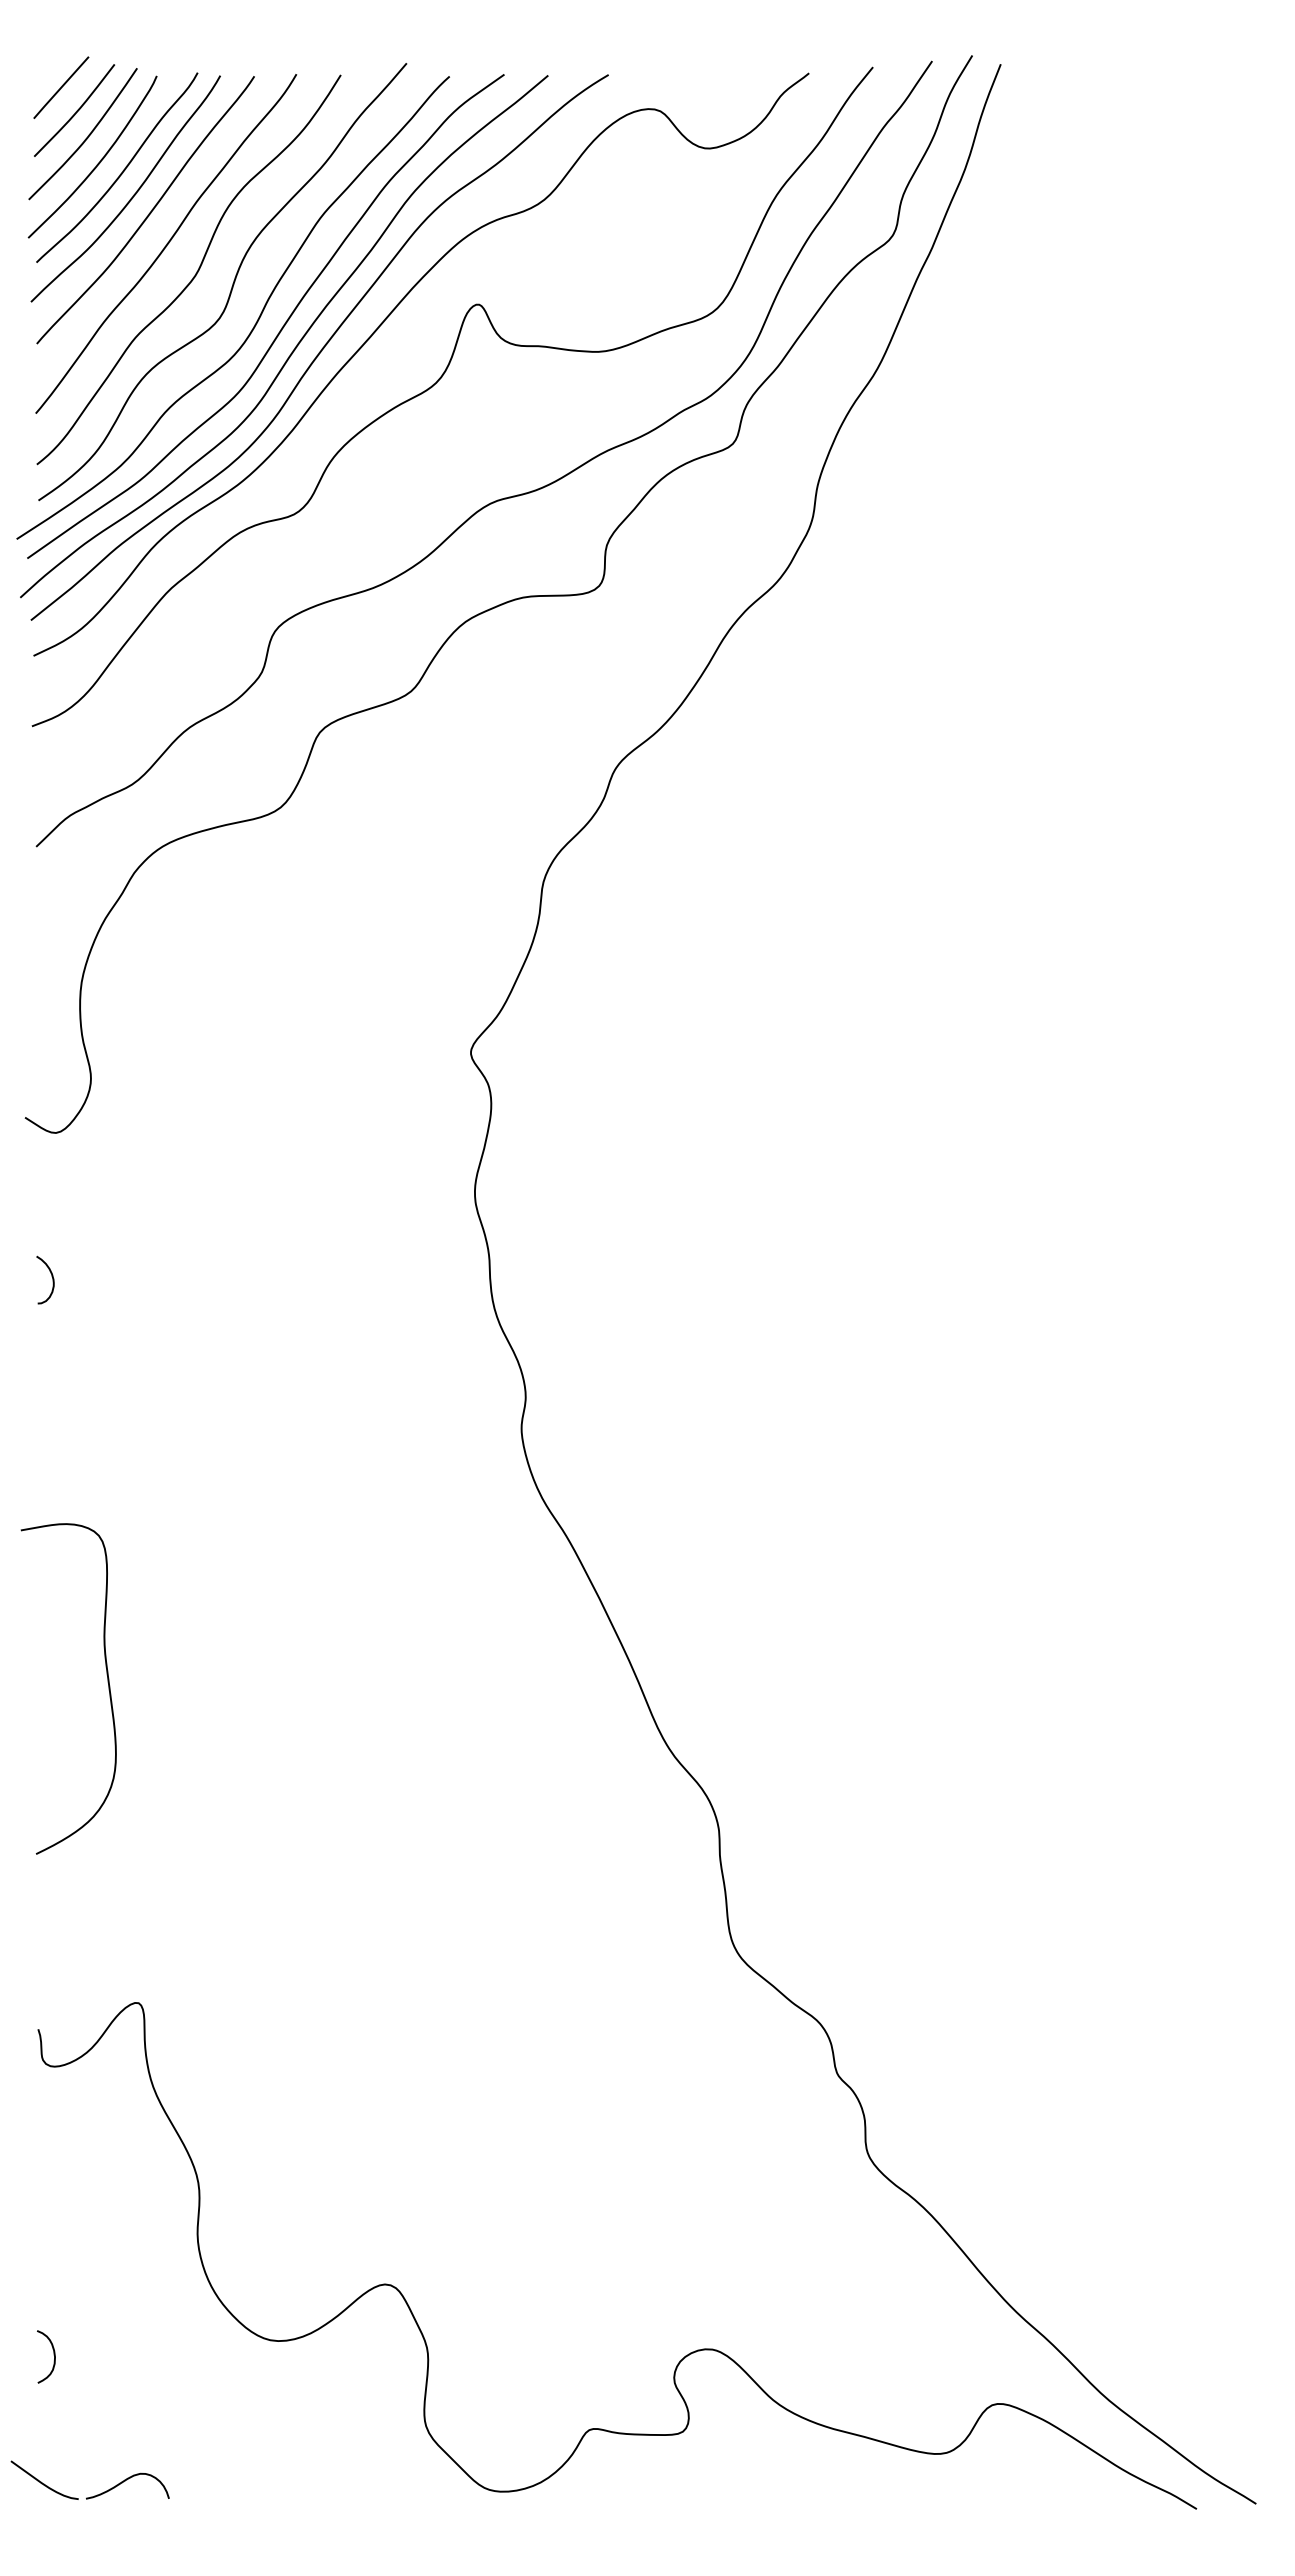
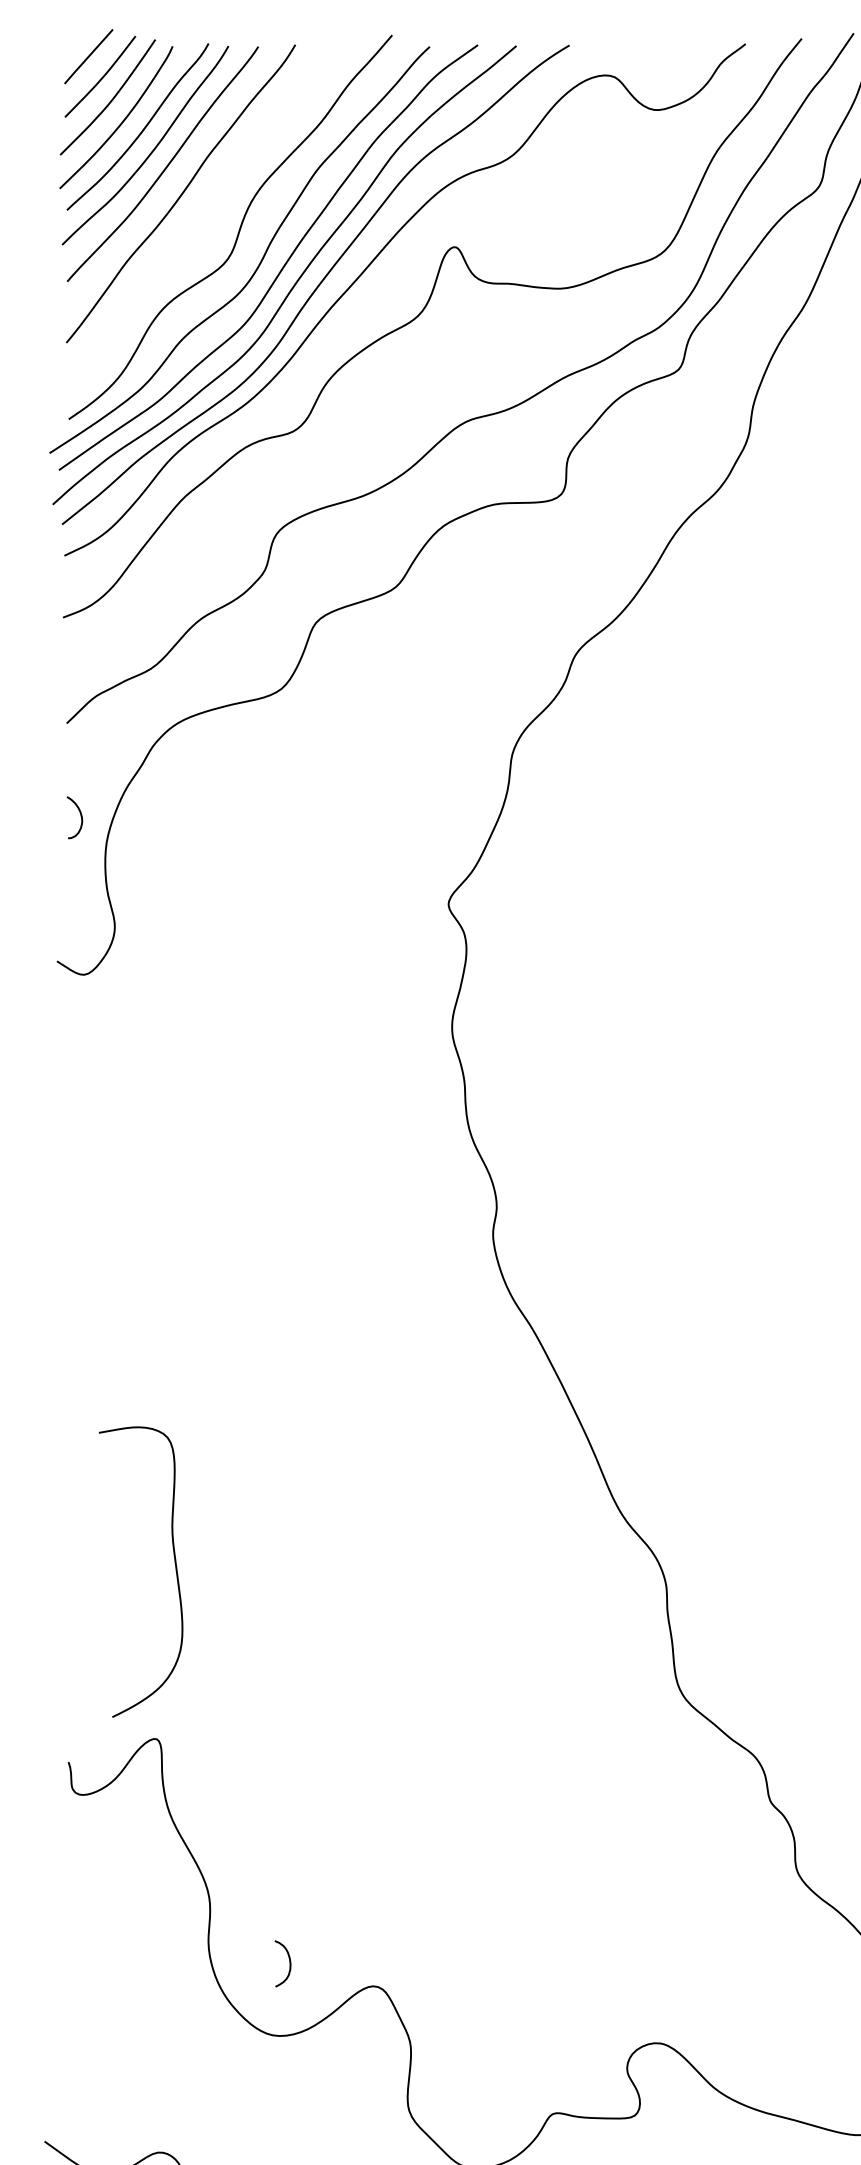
curve: (195, 273) -> (206, 219), removed
curve: (51, 1276) -> (80, 814), moved
curve: (107, 1682) -> (175, 1566), moved
curve: (53, 2355) -> (289, 1962), moved

